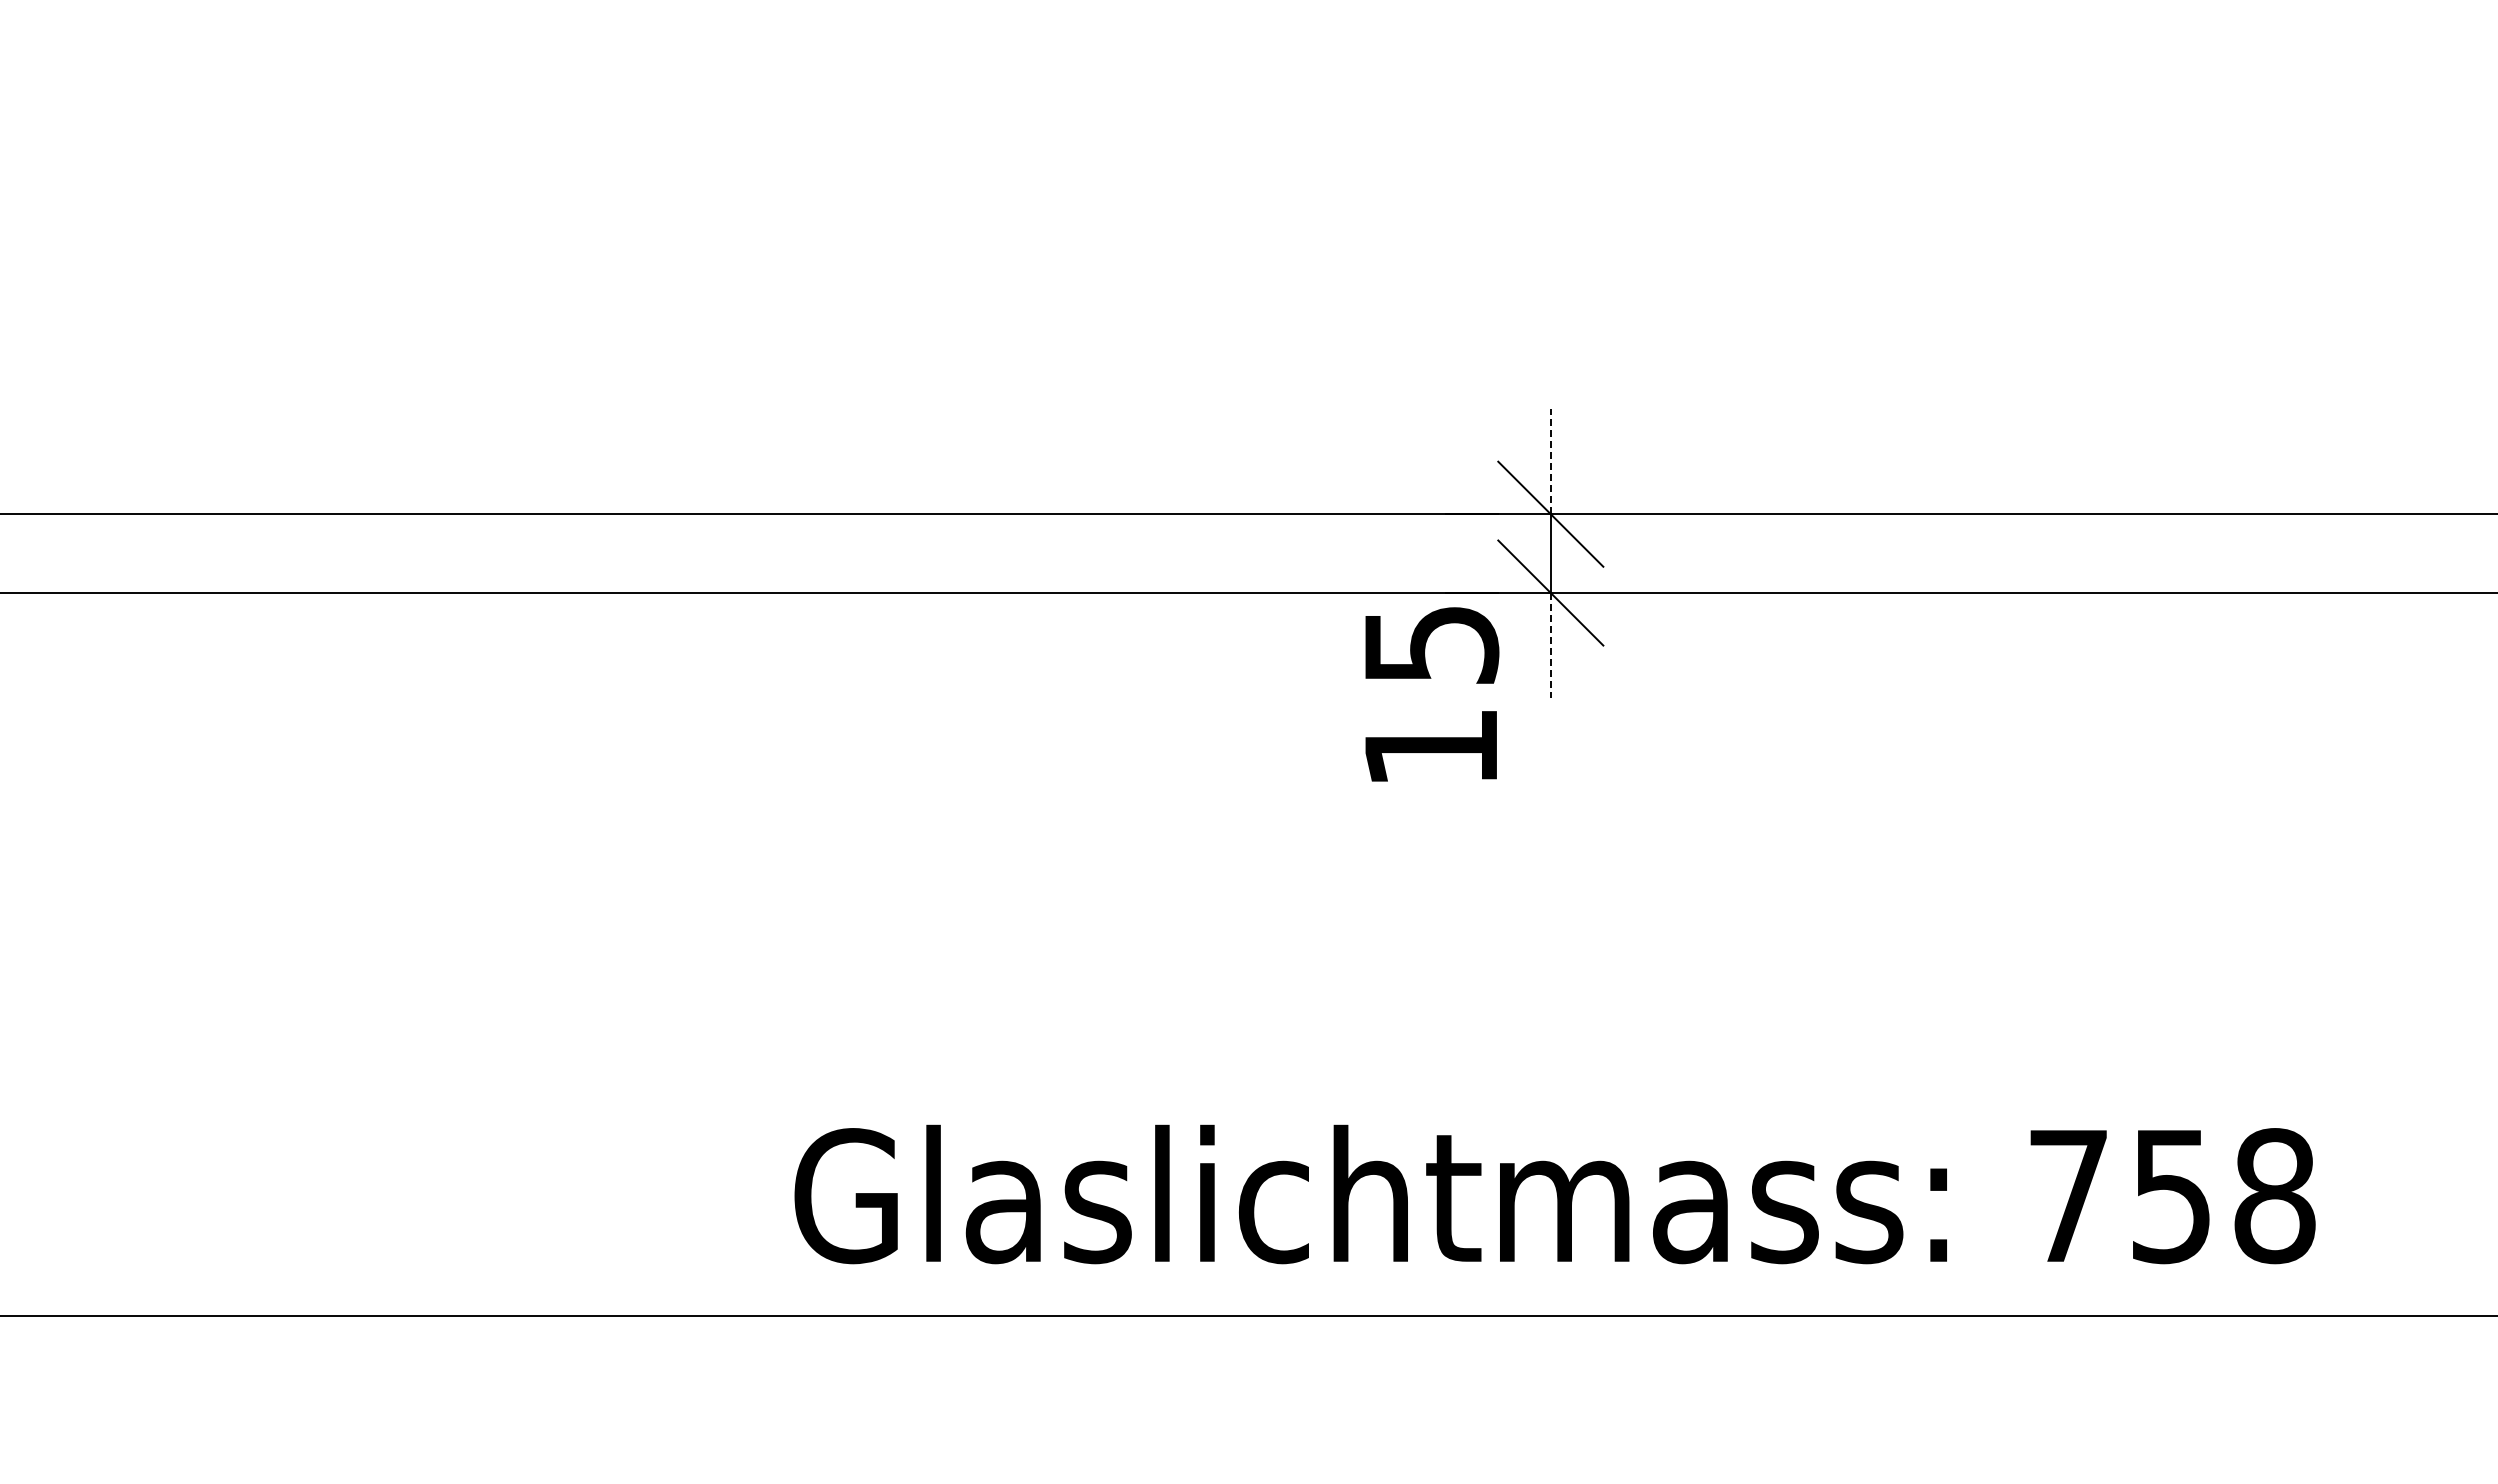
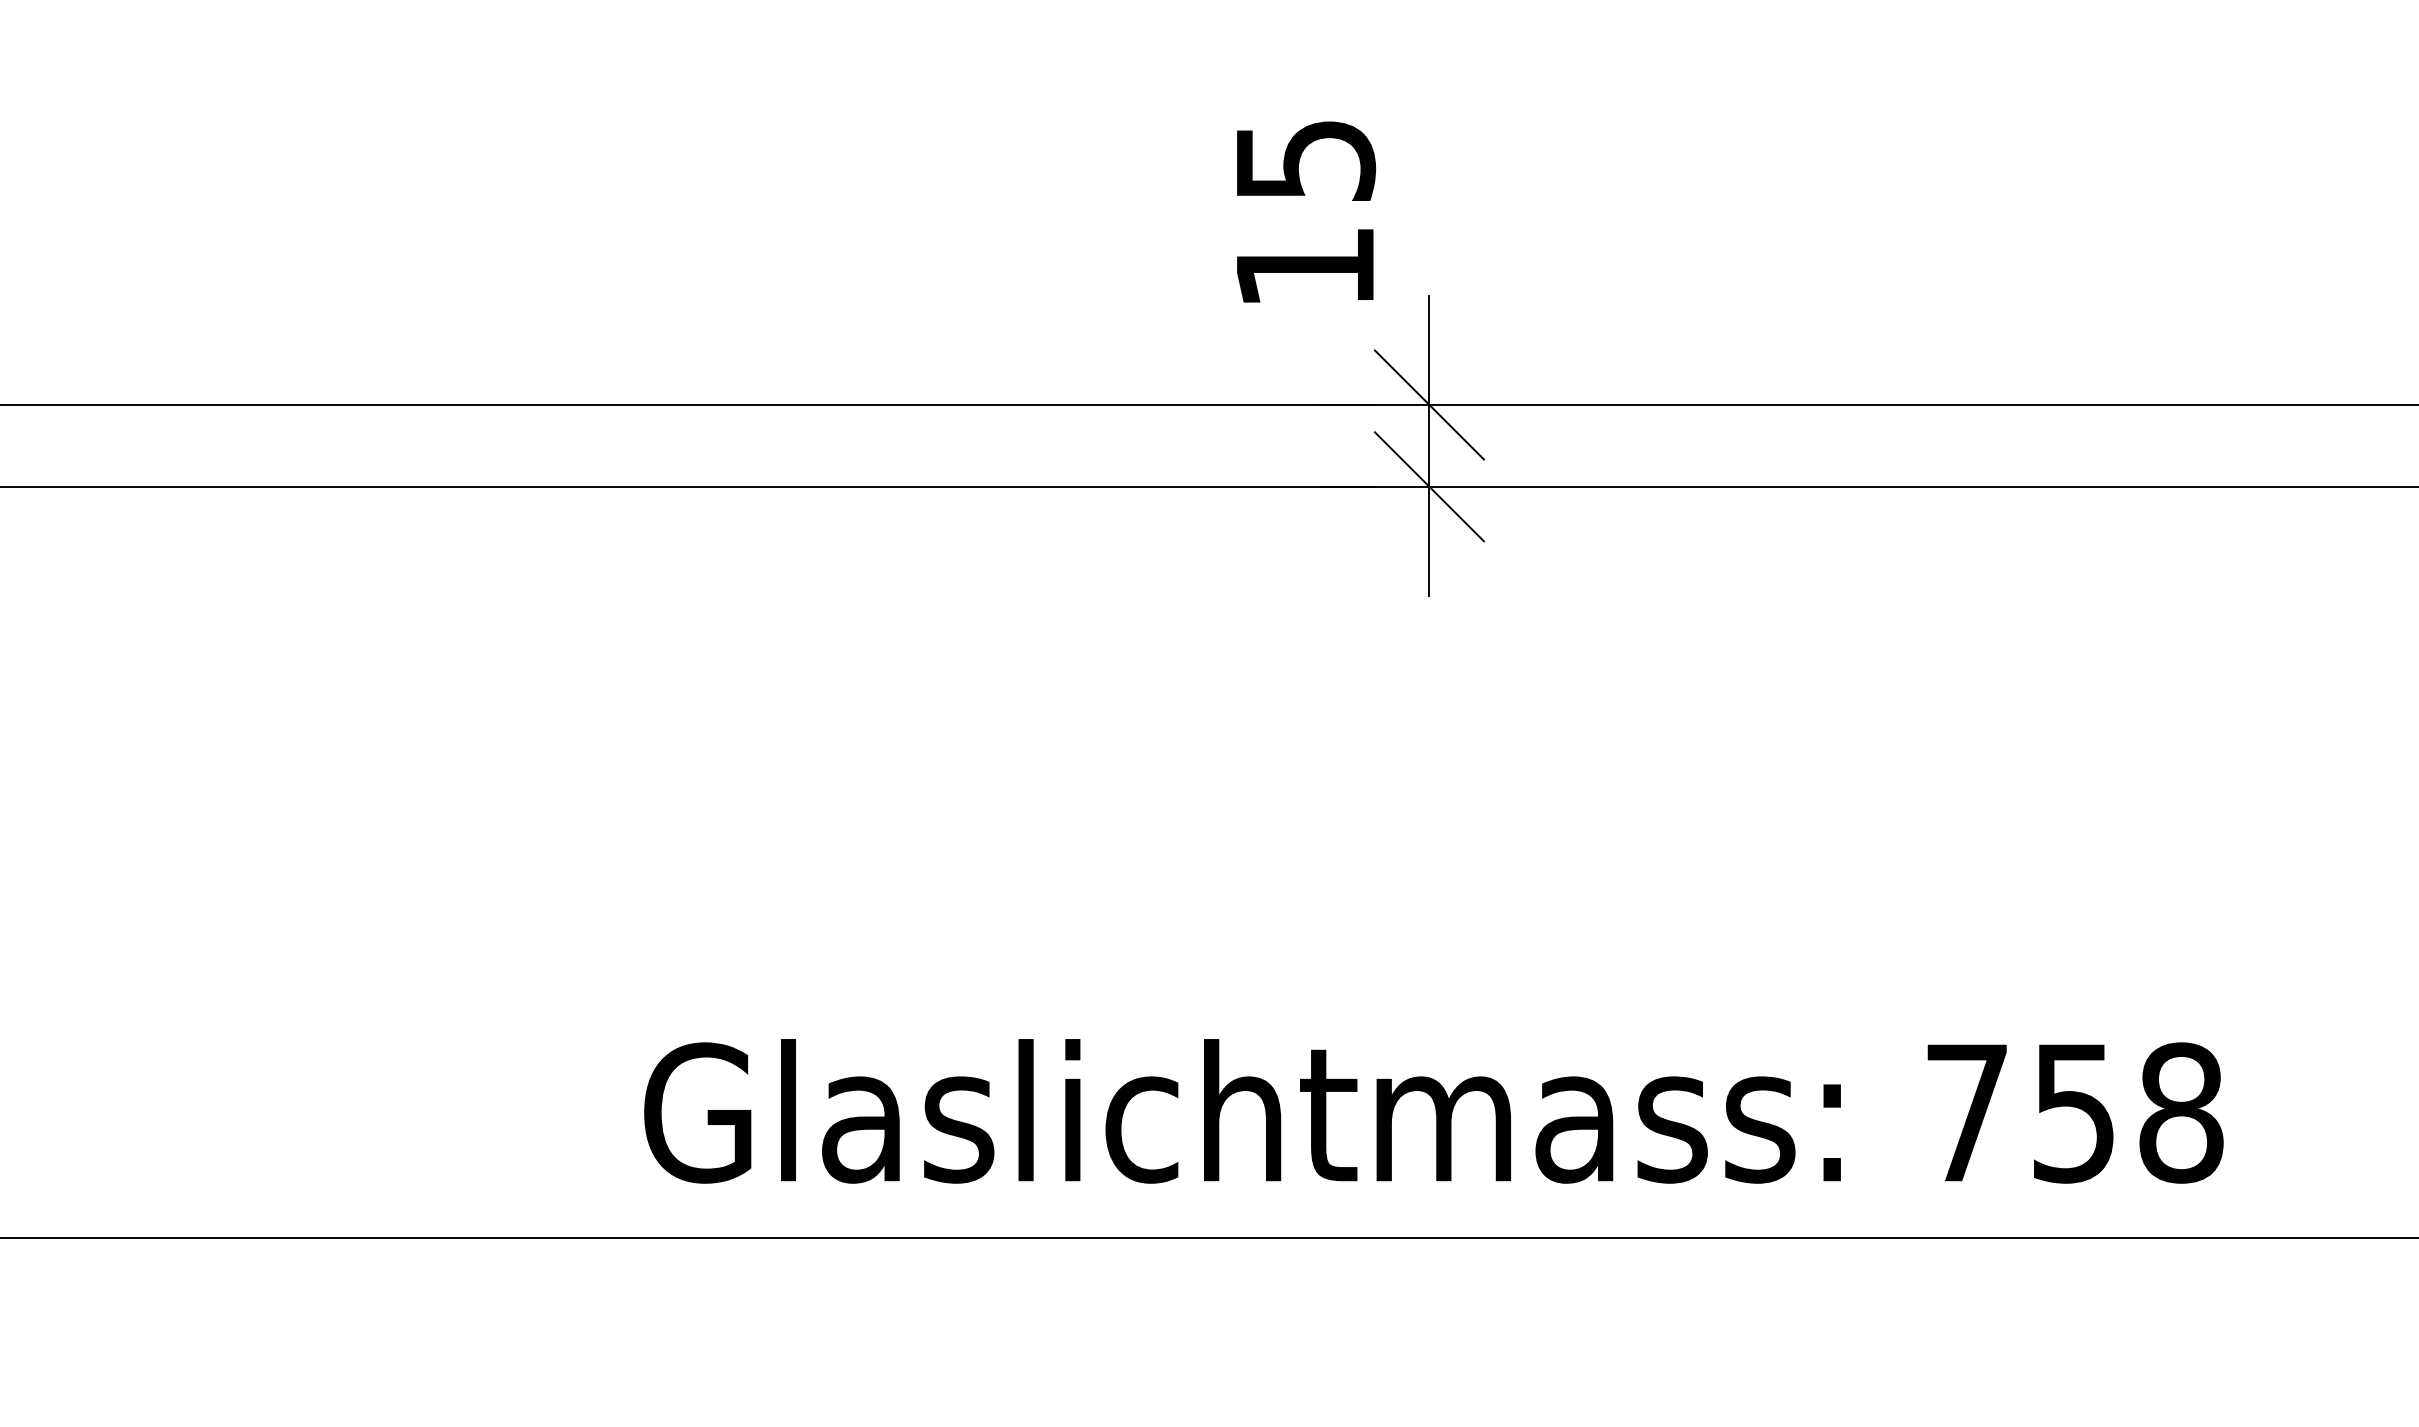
line: (1550, 461) -> (1429, 350), dashed -> solid
line: (1550, 645) -> (1429, 541), dashed -> solid
text: (1432, 694) -> (1306, 212), moved

